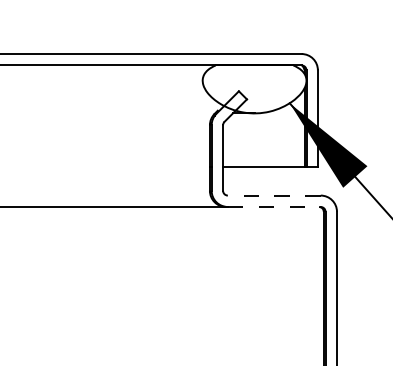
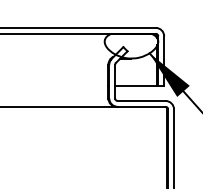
line: (273, 194) -> (141, 100), dashed -> solid
line: (273, 206) -> (141, 106), dashed -> solid

